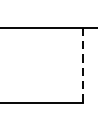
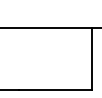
line: (83, 64) -> (91, 58), dashed -> solid

